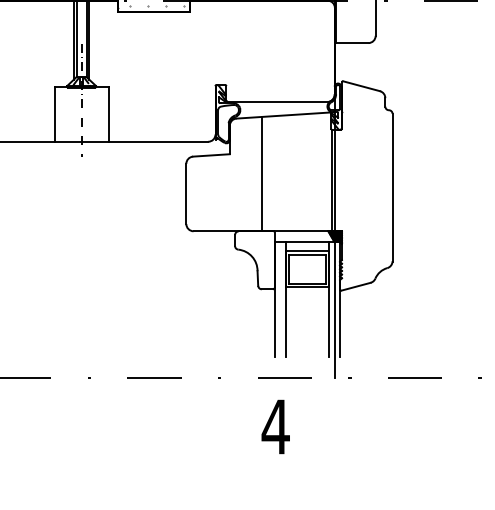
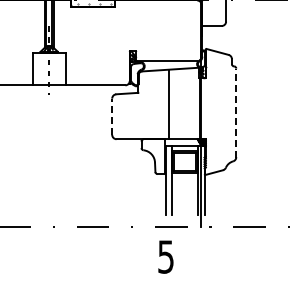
line: (261, 173) -> (168, 104), moved
line: (392, 186) -> (236, 112), solid -> dashed
line: (186, 193) -> (112, 116), solid -> dashed
text: (274, 426) -> (165, 256), 4 -> 5

